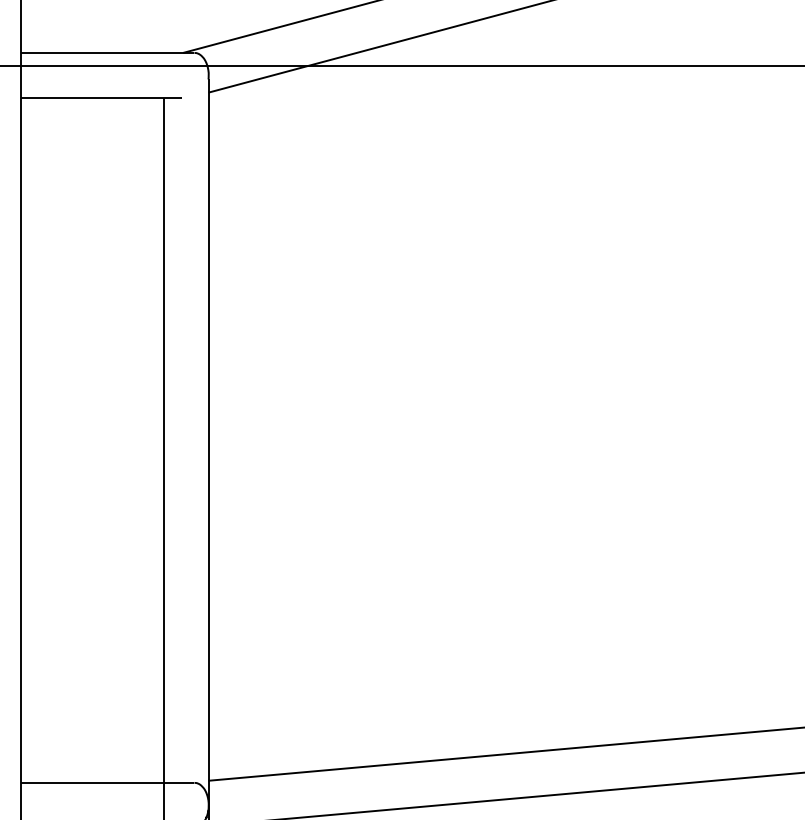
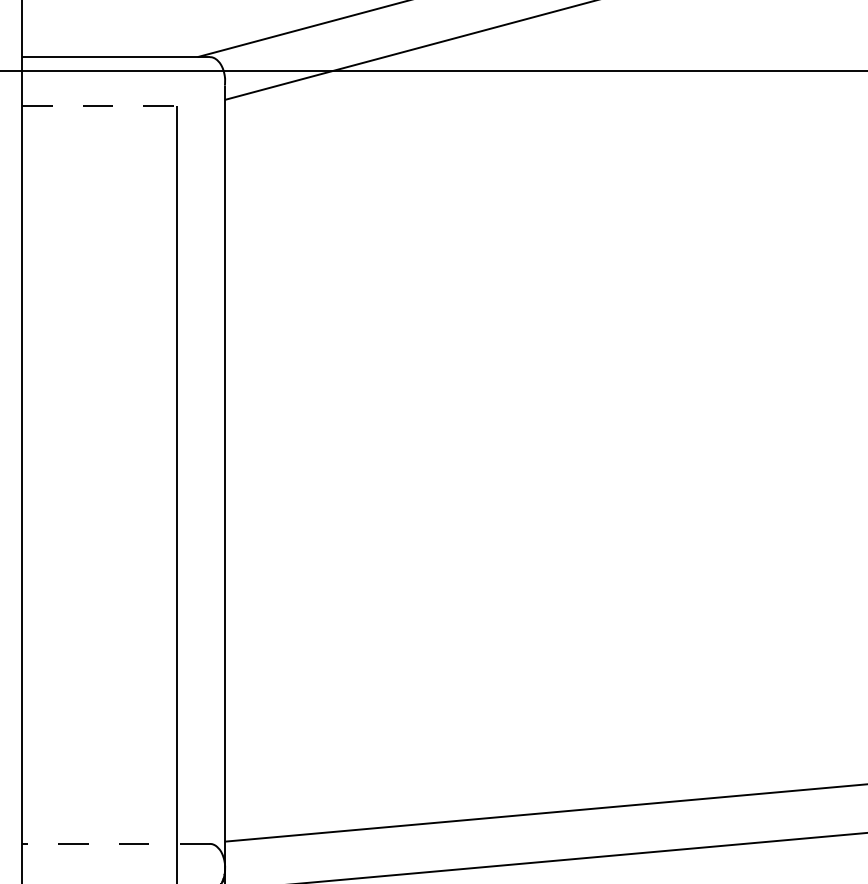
line: (101, 97) -> (109, 105), solid -> dashed
line: (107, 782) -> (116, 843), solid -> dashed

